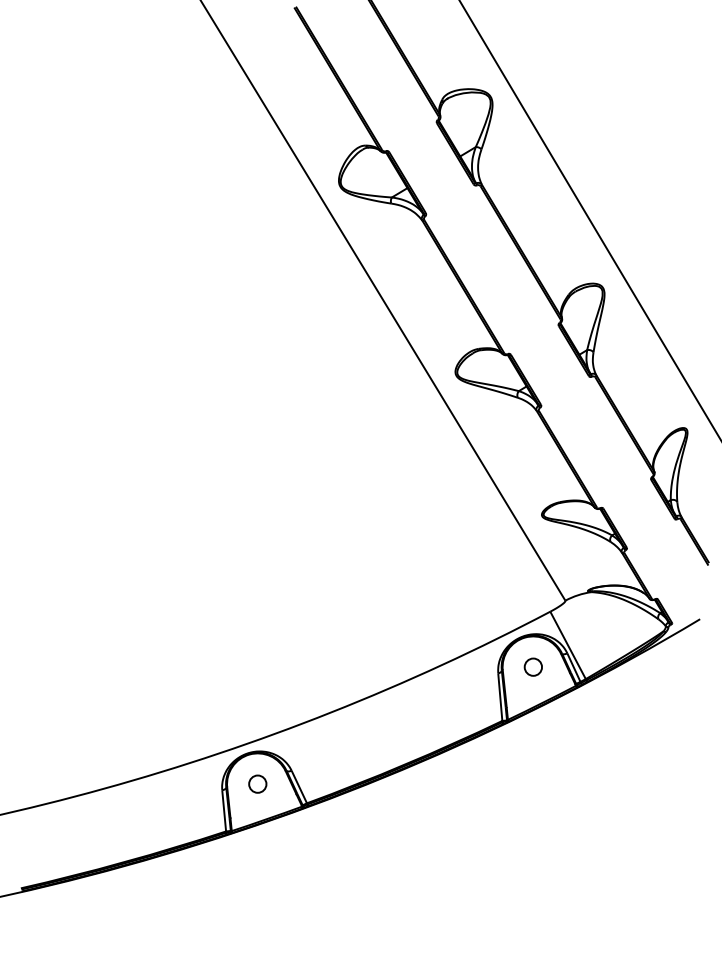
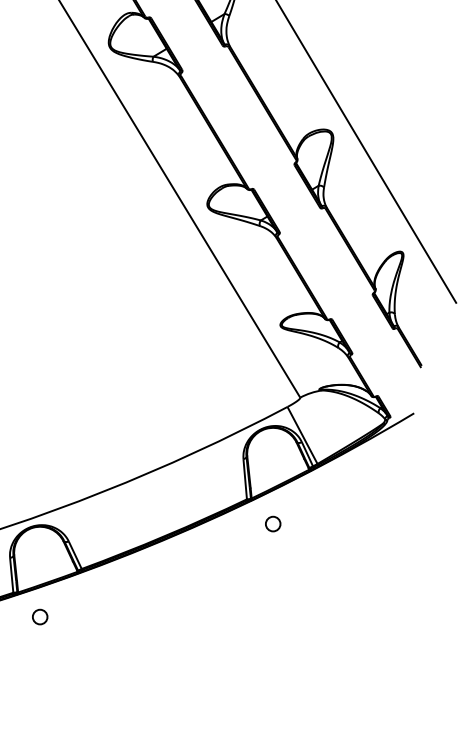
circle: (532, 666) -> (272, 523), moved
circle: (257, 783) -> (39, 616), moved

